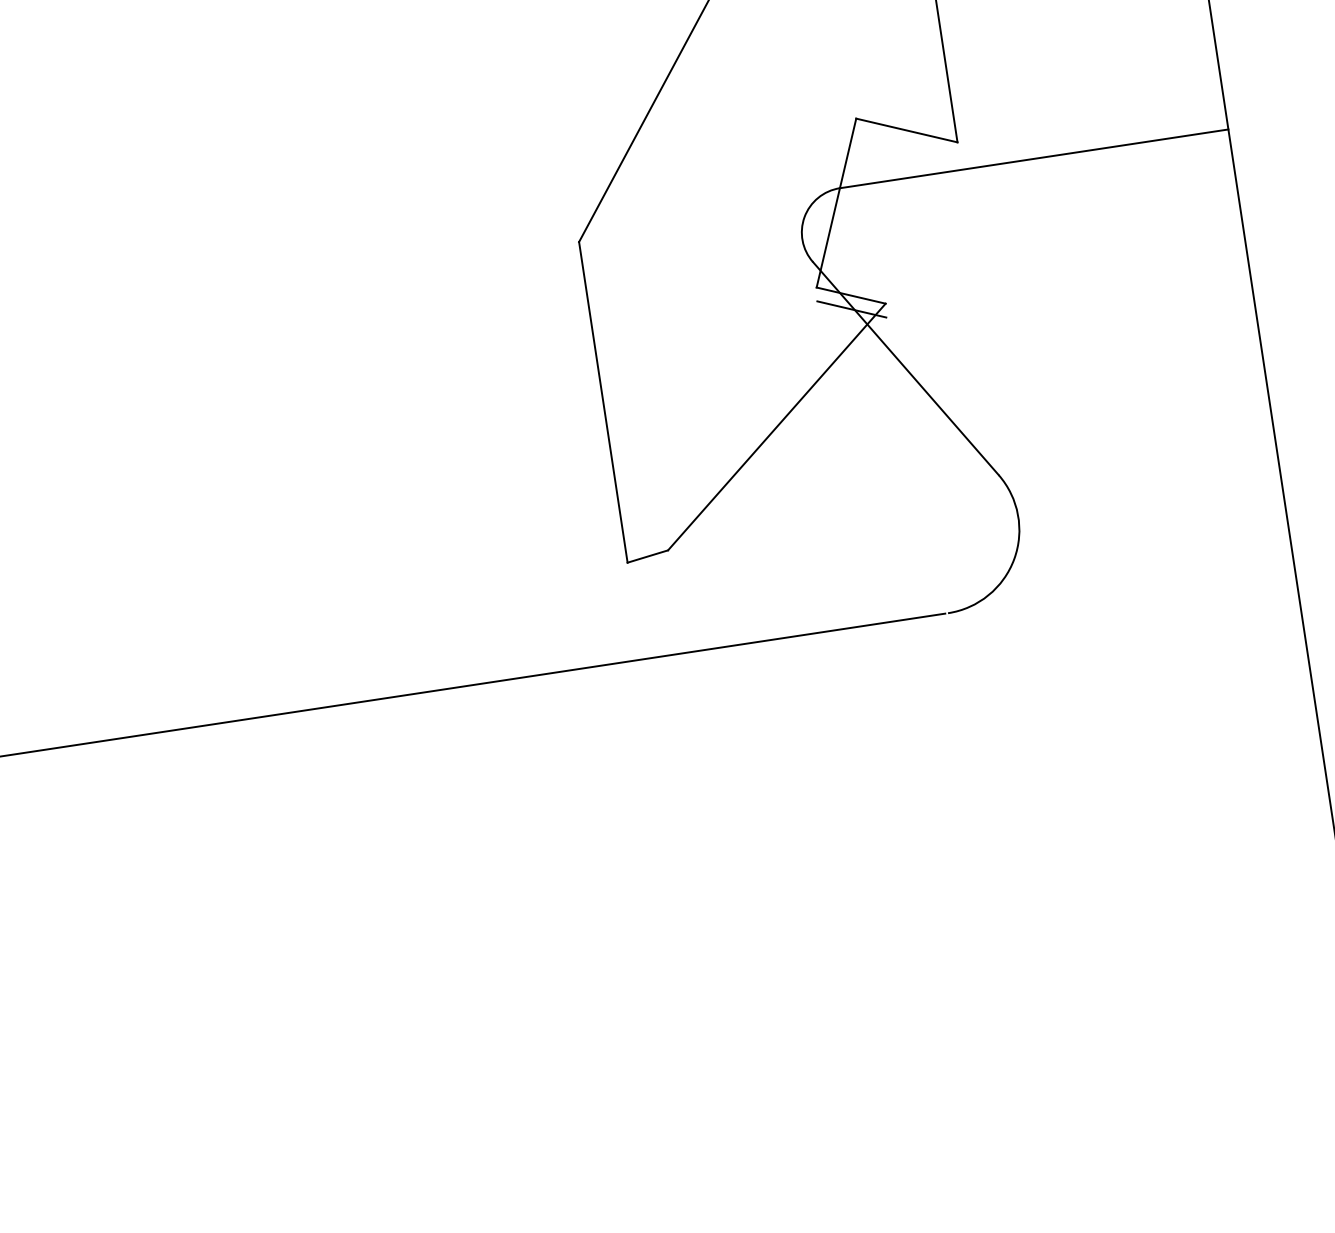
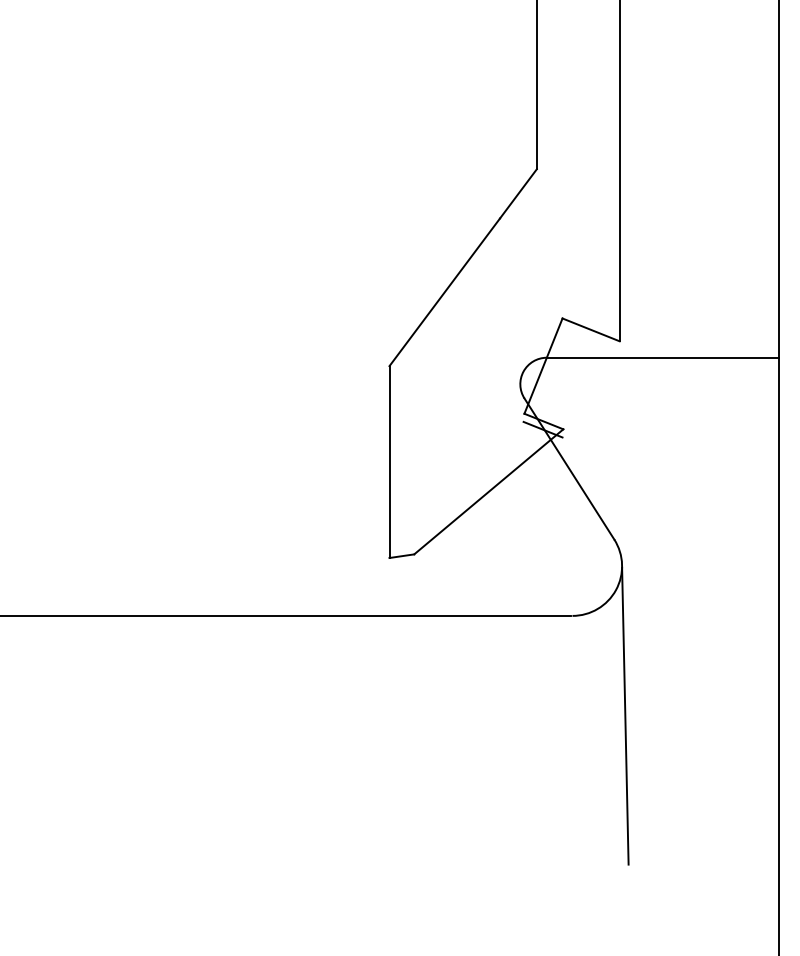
line: (1061, 766) -> (625, 715), added

